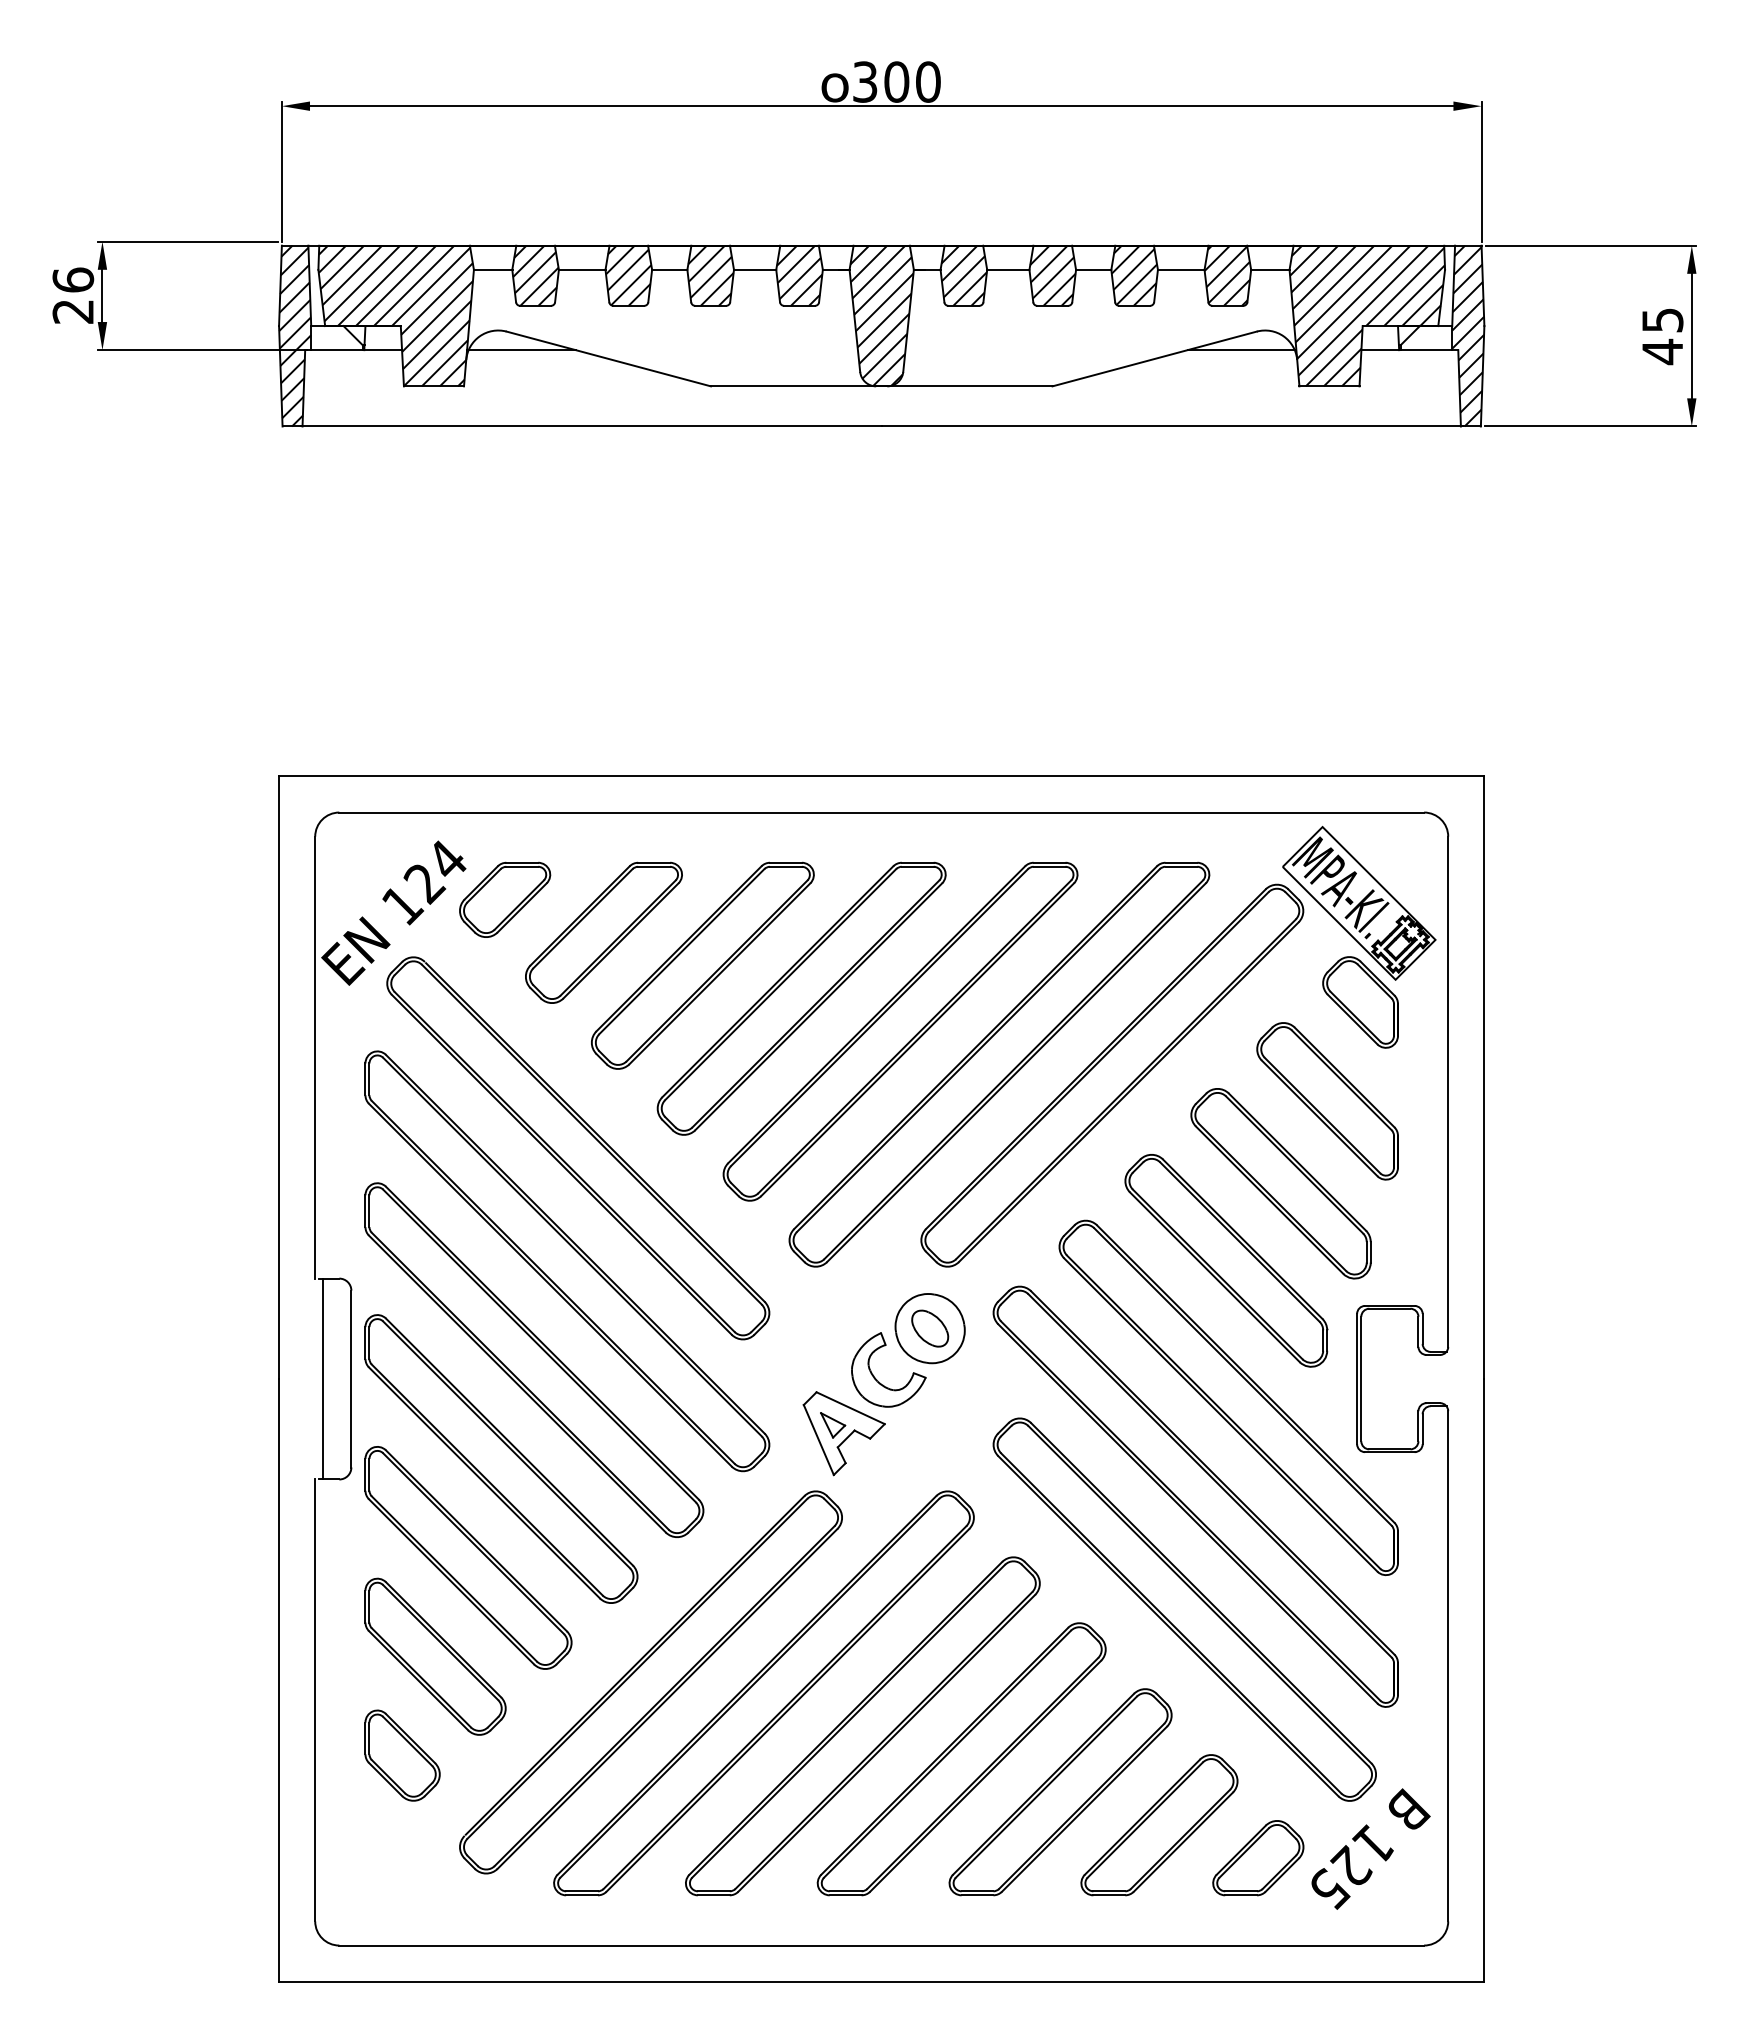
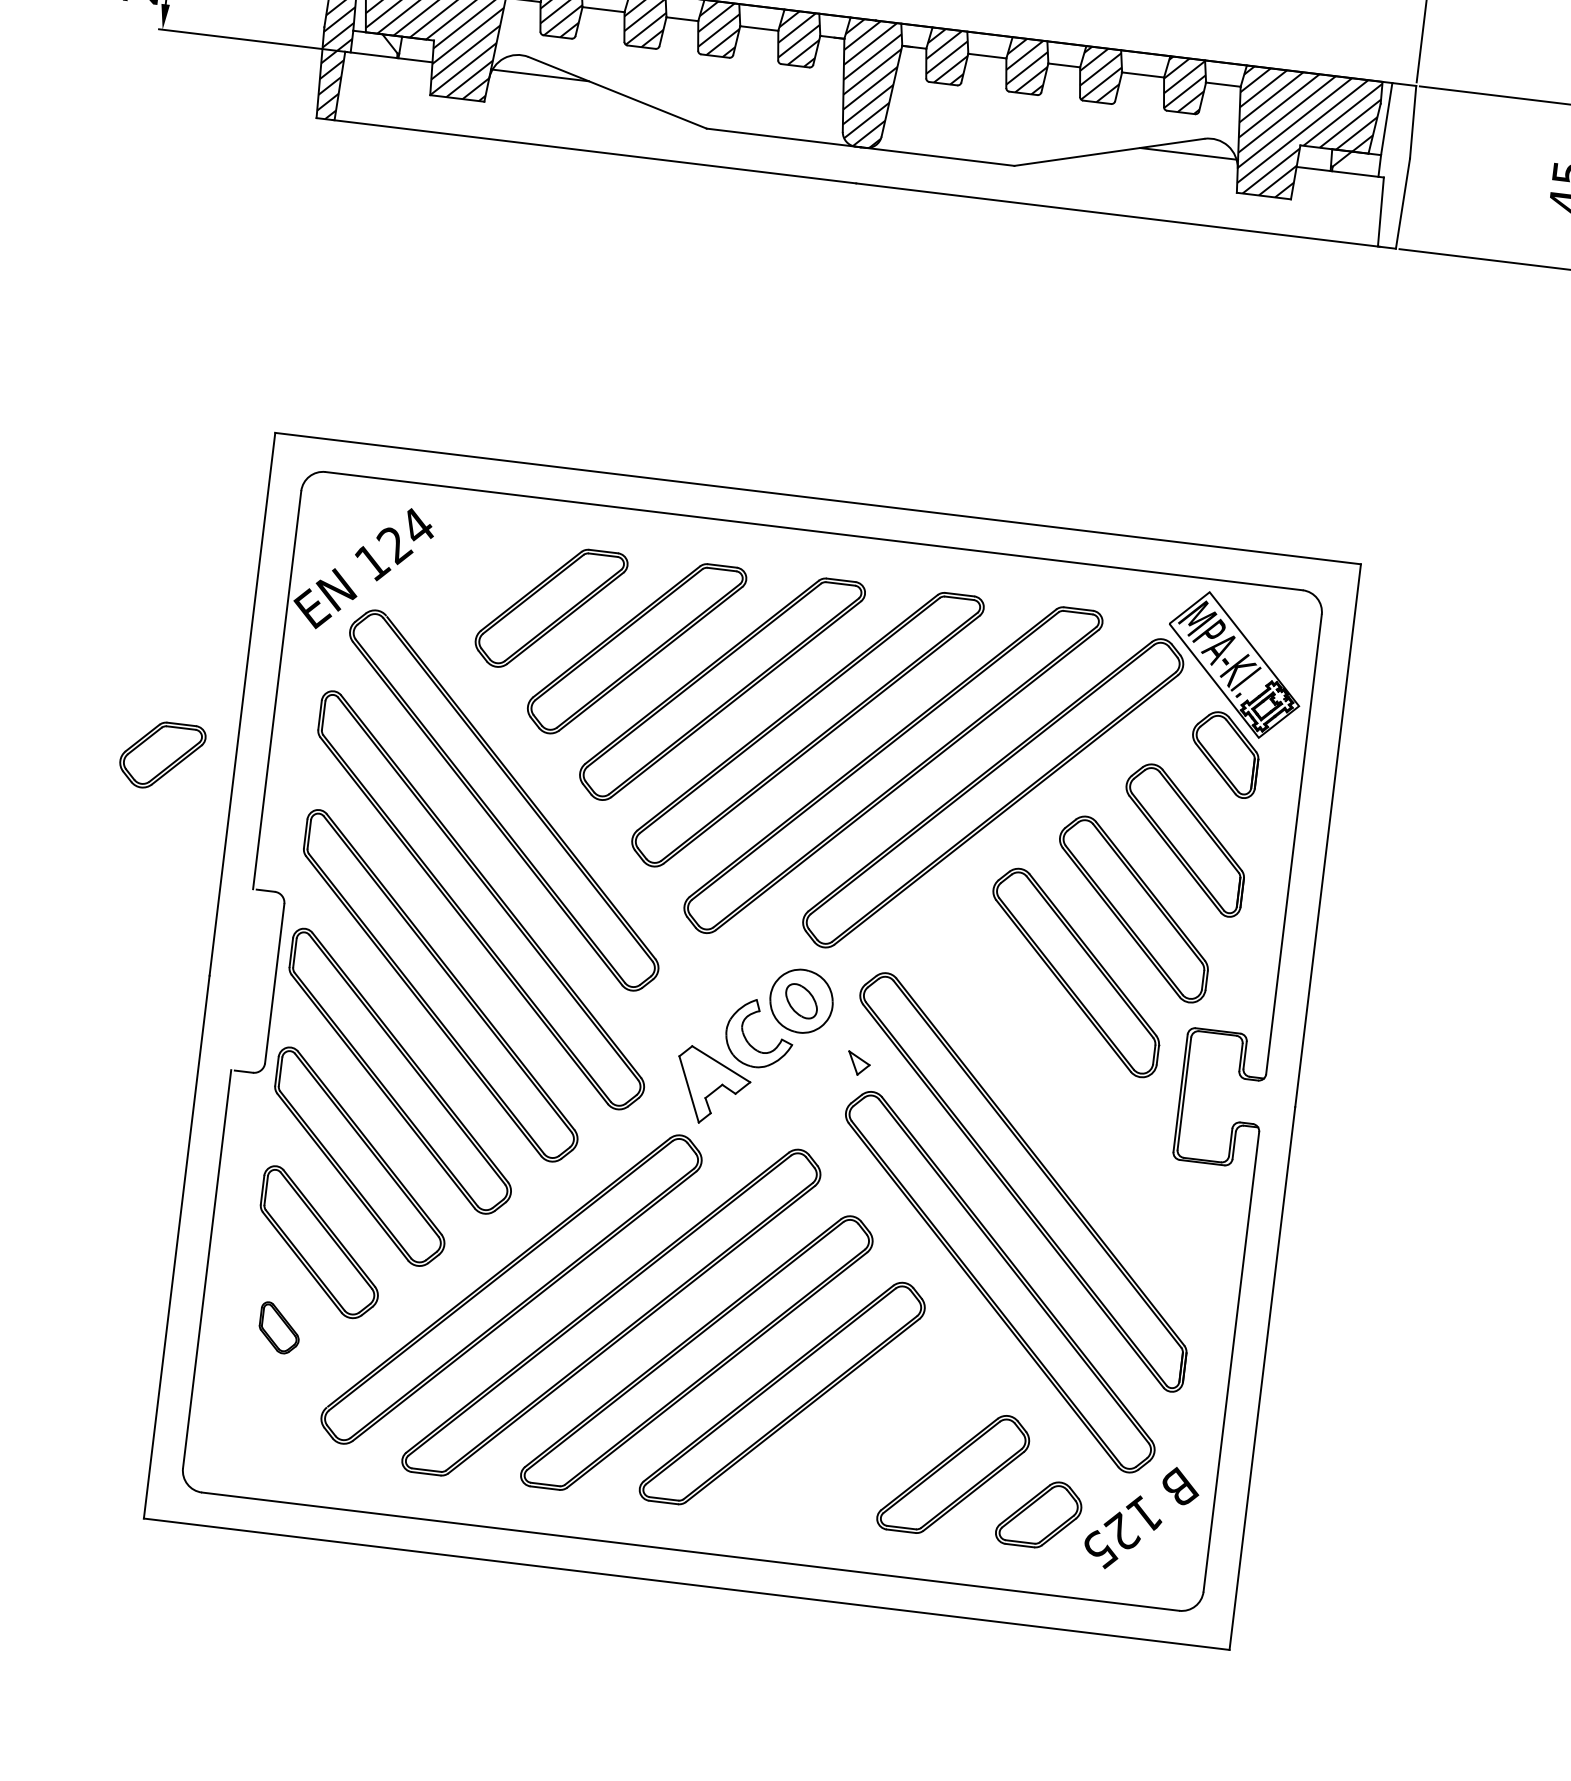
hatch: (1468, 335) -> (1394, 165), removed
part: (505, 899) -> (162, 755), moved
line: (322, 1378) -> (248, 979), removed
part: (1228, 1397) -> (1062, 1095), removed
part: (833, 1425) -> (859, 1063), moved
part: (402, 1755) -> (279, 1328), size x0.6
part: (1060, 1792) -> (868, 1433), removed

